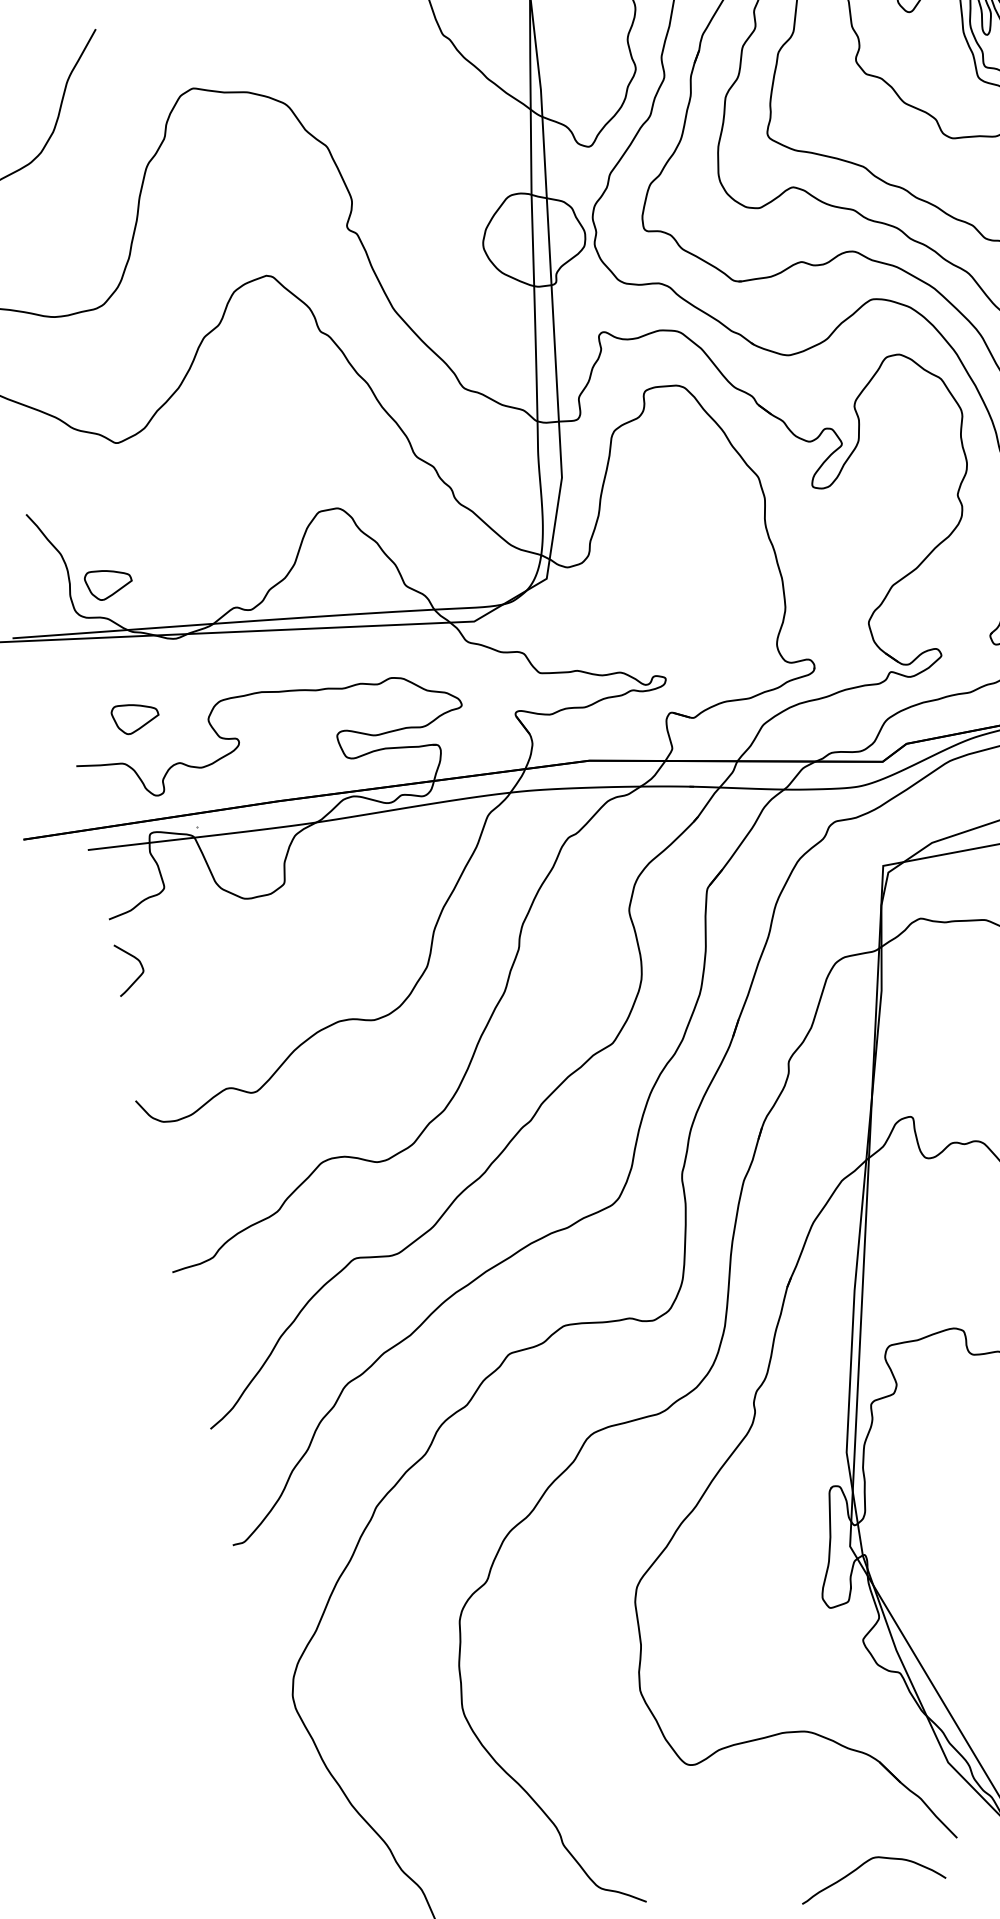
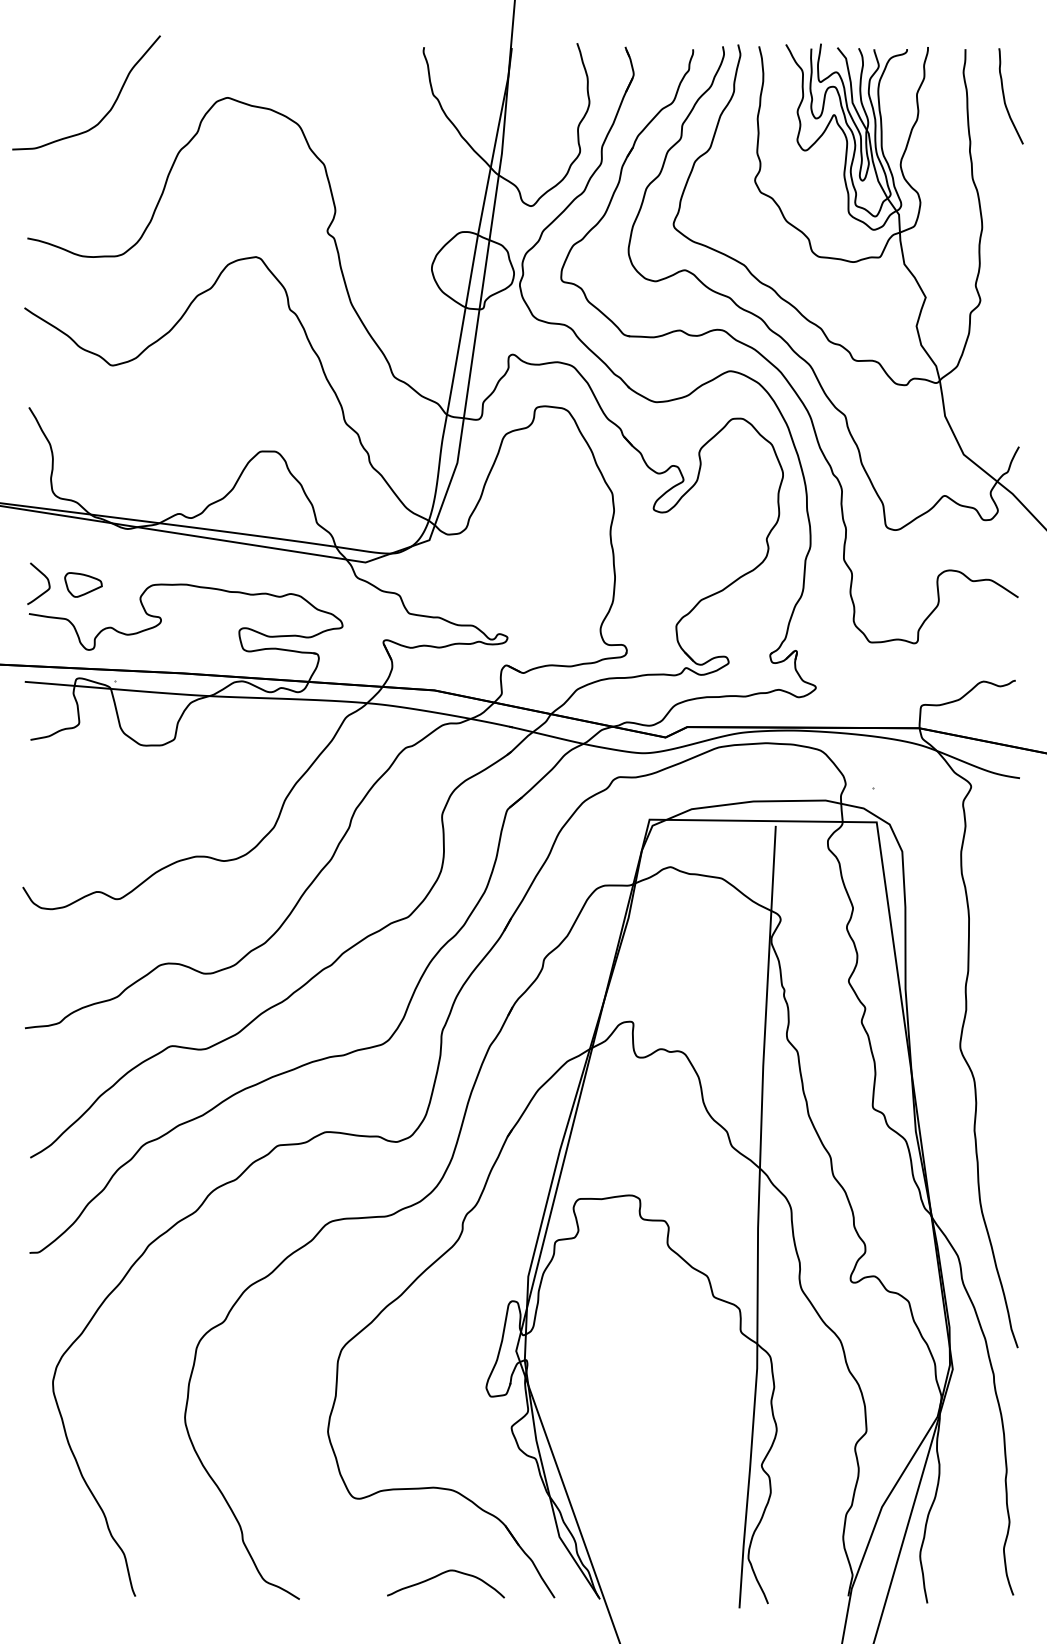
part: (108, 582) -> (83, 474), removed
curve: (137, 961) -> (46, 579), moved
curve: (862, 1866) -> (440, 1575), moved

